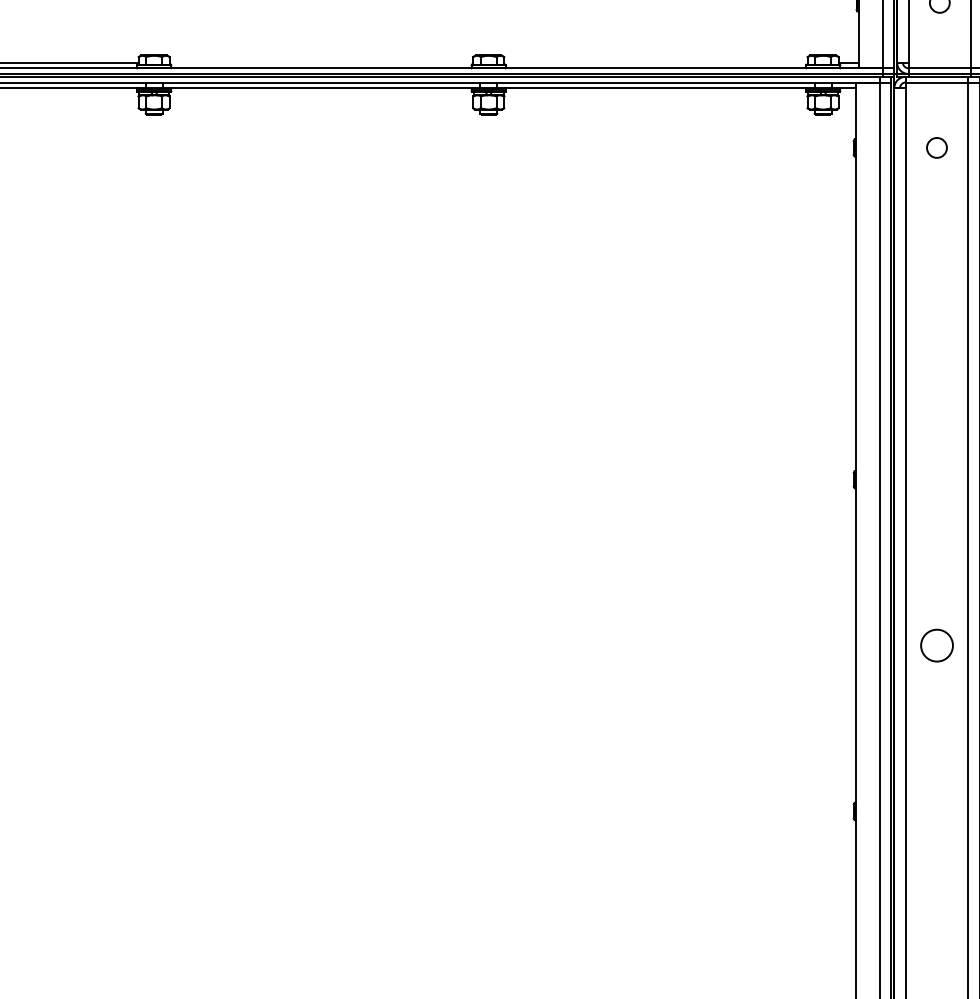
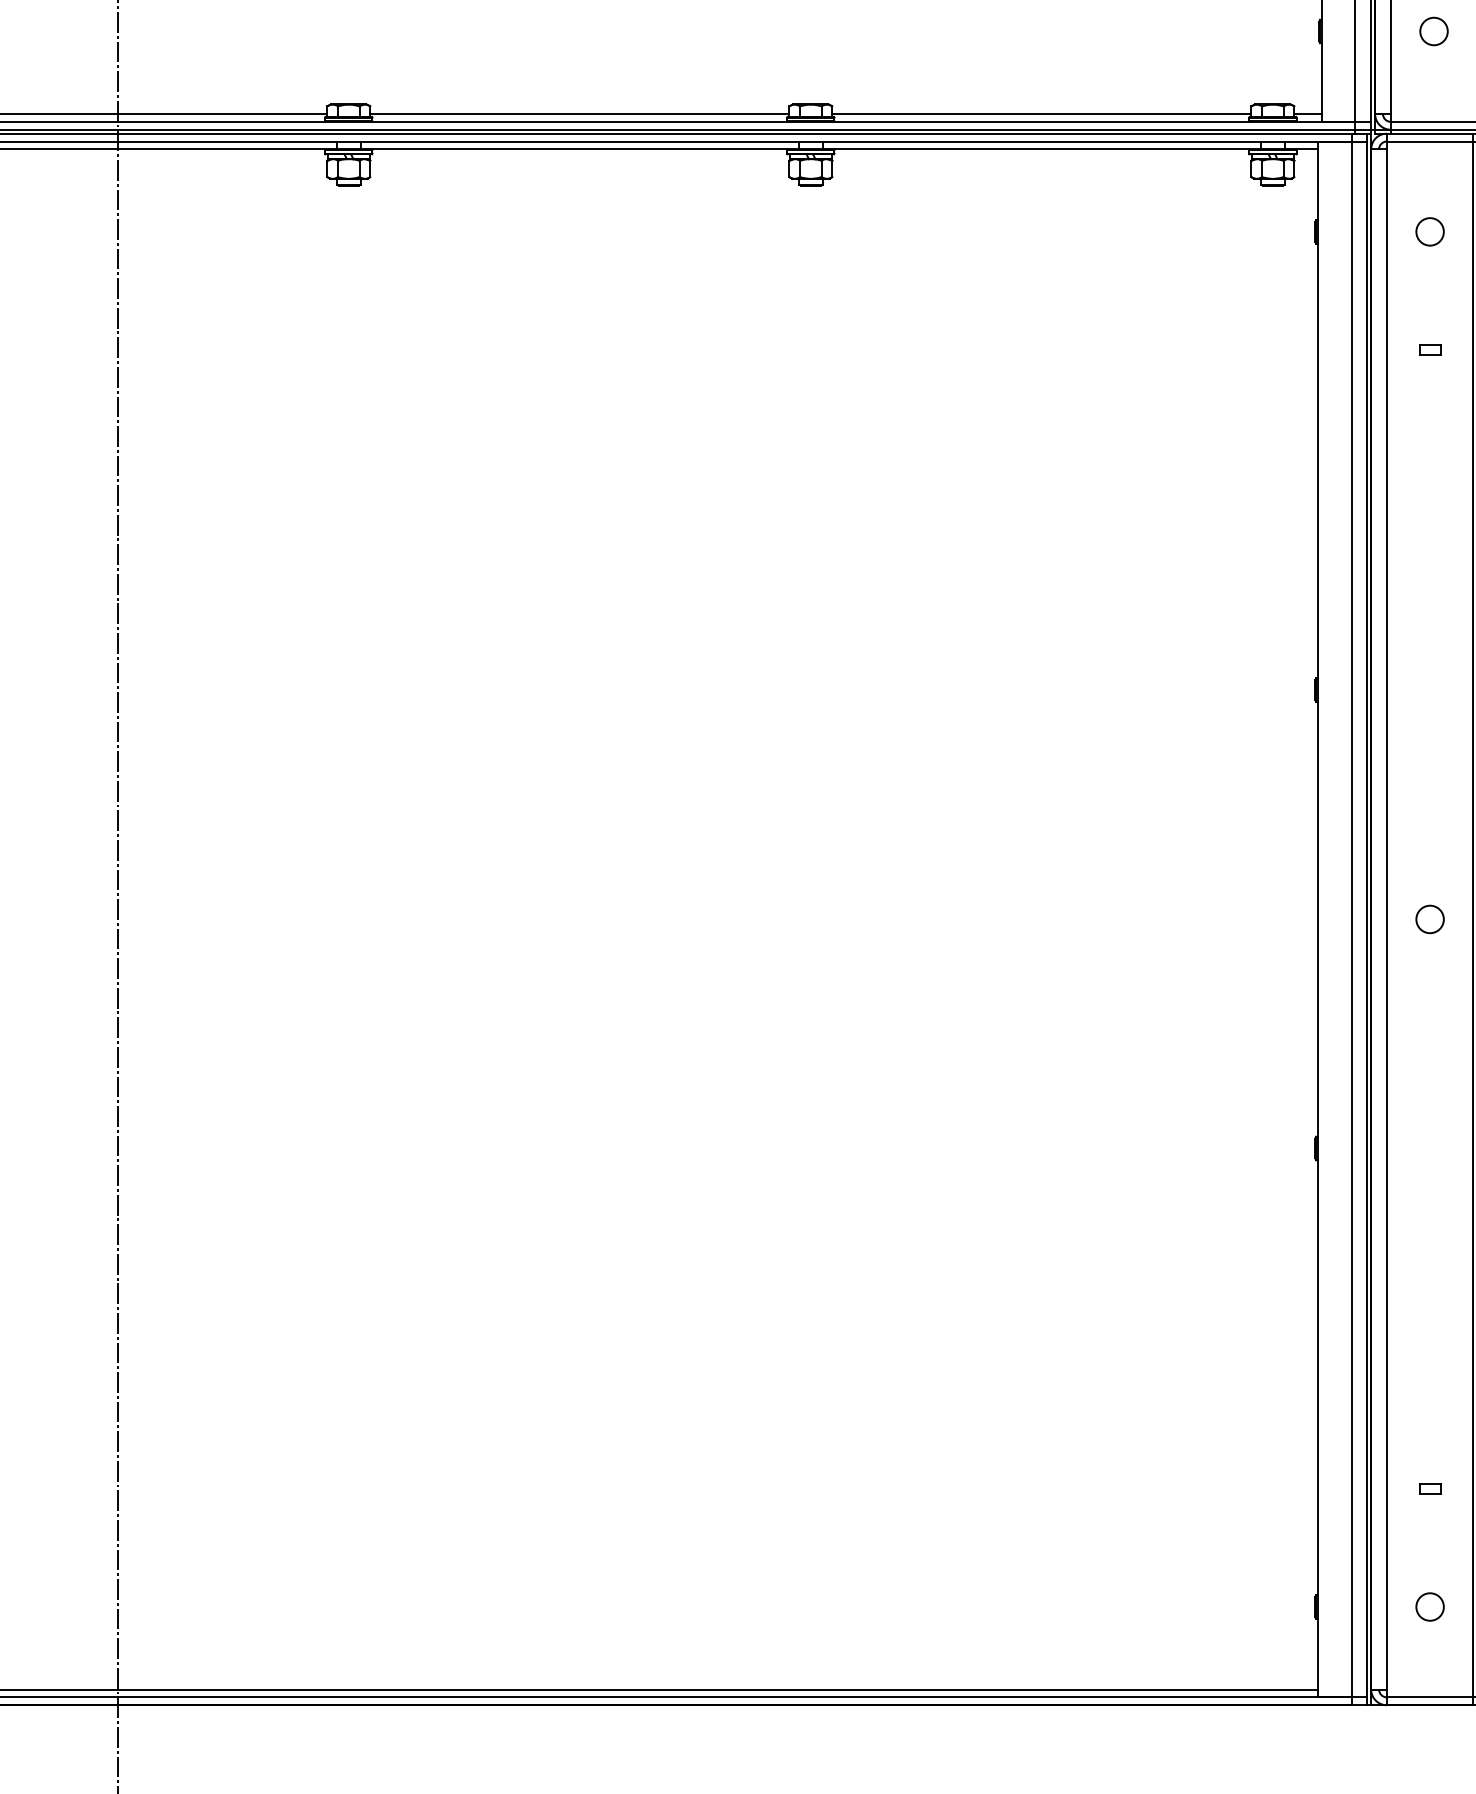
line: (321, 62) -> (579, 114), added
line: (655, 62) -> (1041, 114), added
part: (937, 233) -> (1430, 349), added
circle: (936, 645) -> (1429, 919), size x0.62

